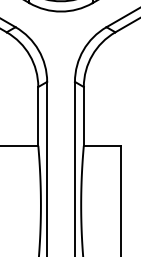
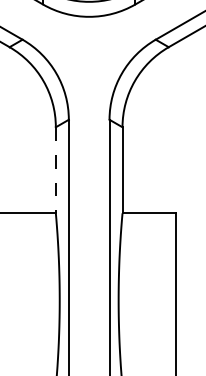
line: (38, 116) -> (56, 170), solid -> dashed

